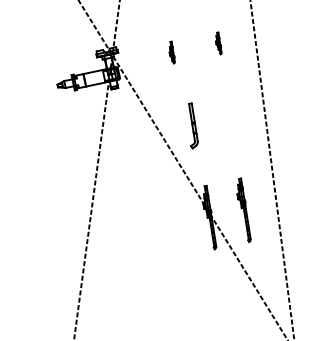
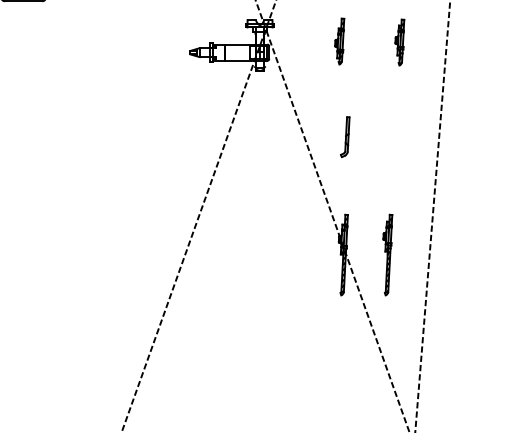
part: (218, 43) -> (399, 42), size x1.67
part: (171, 52) -> (339, 41), size x1.67
part: (192, 126) -> (345, 137), size x0.71

